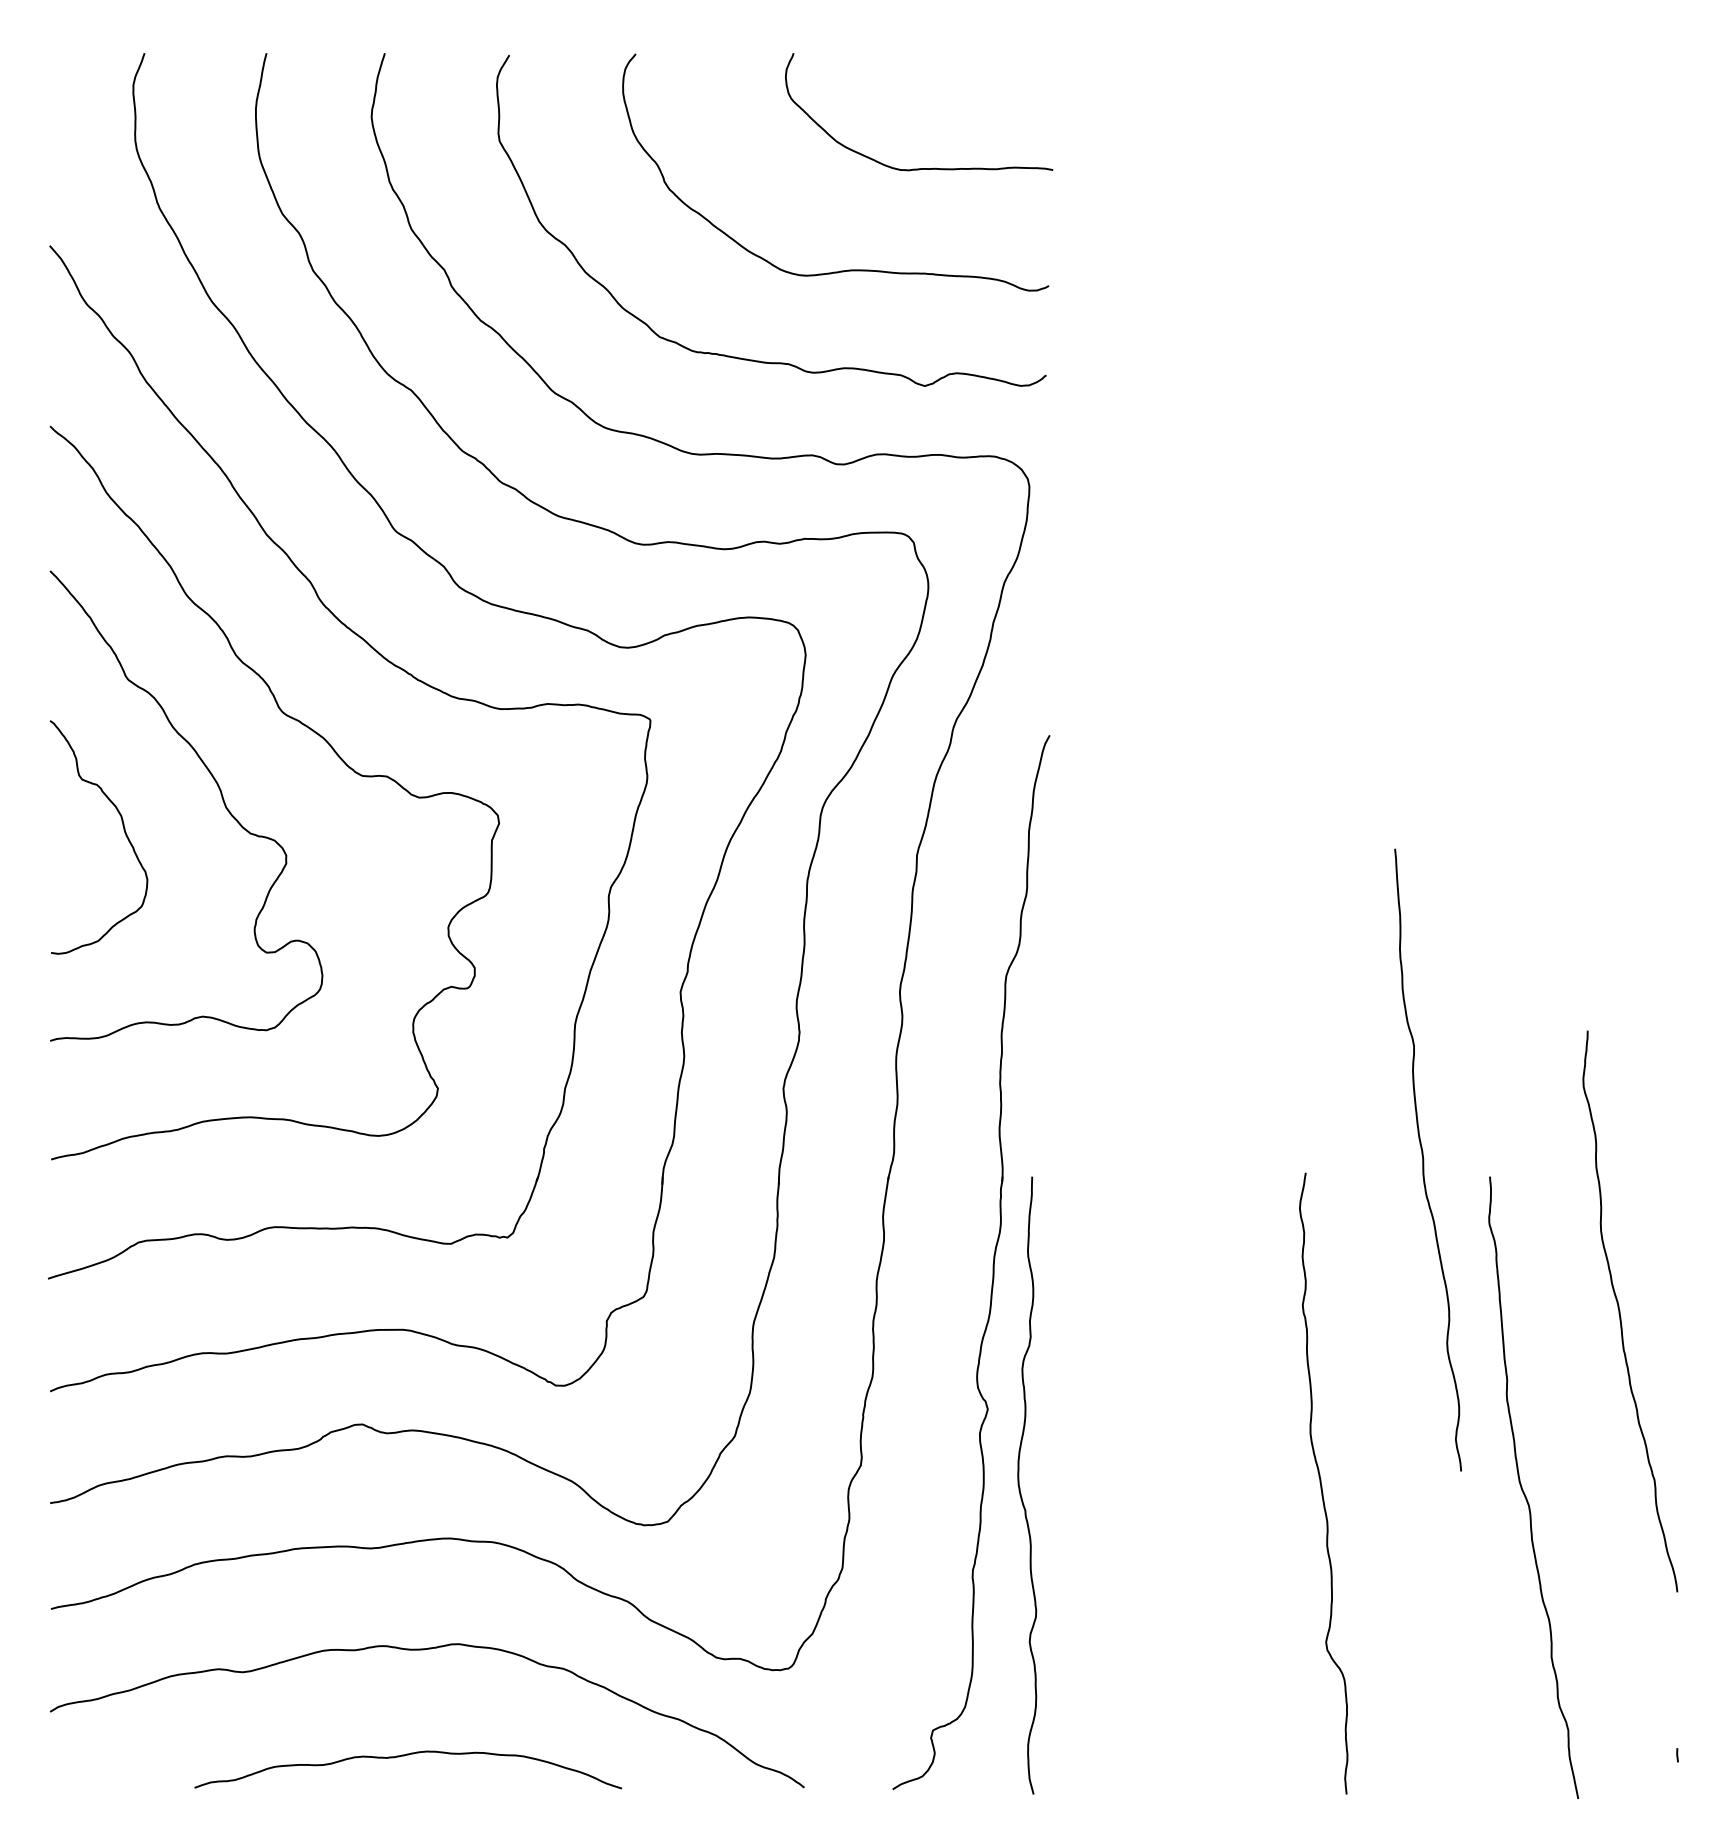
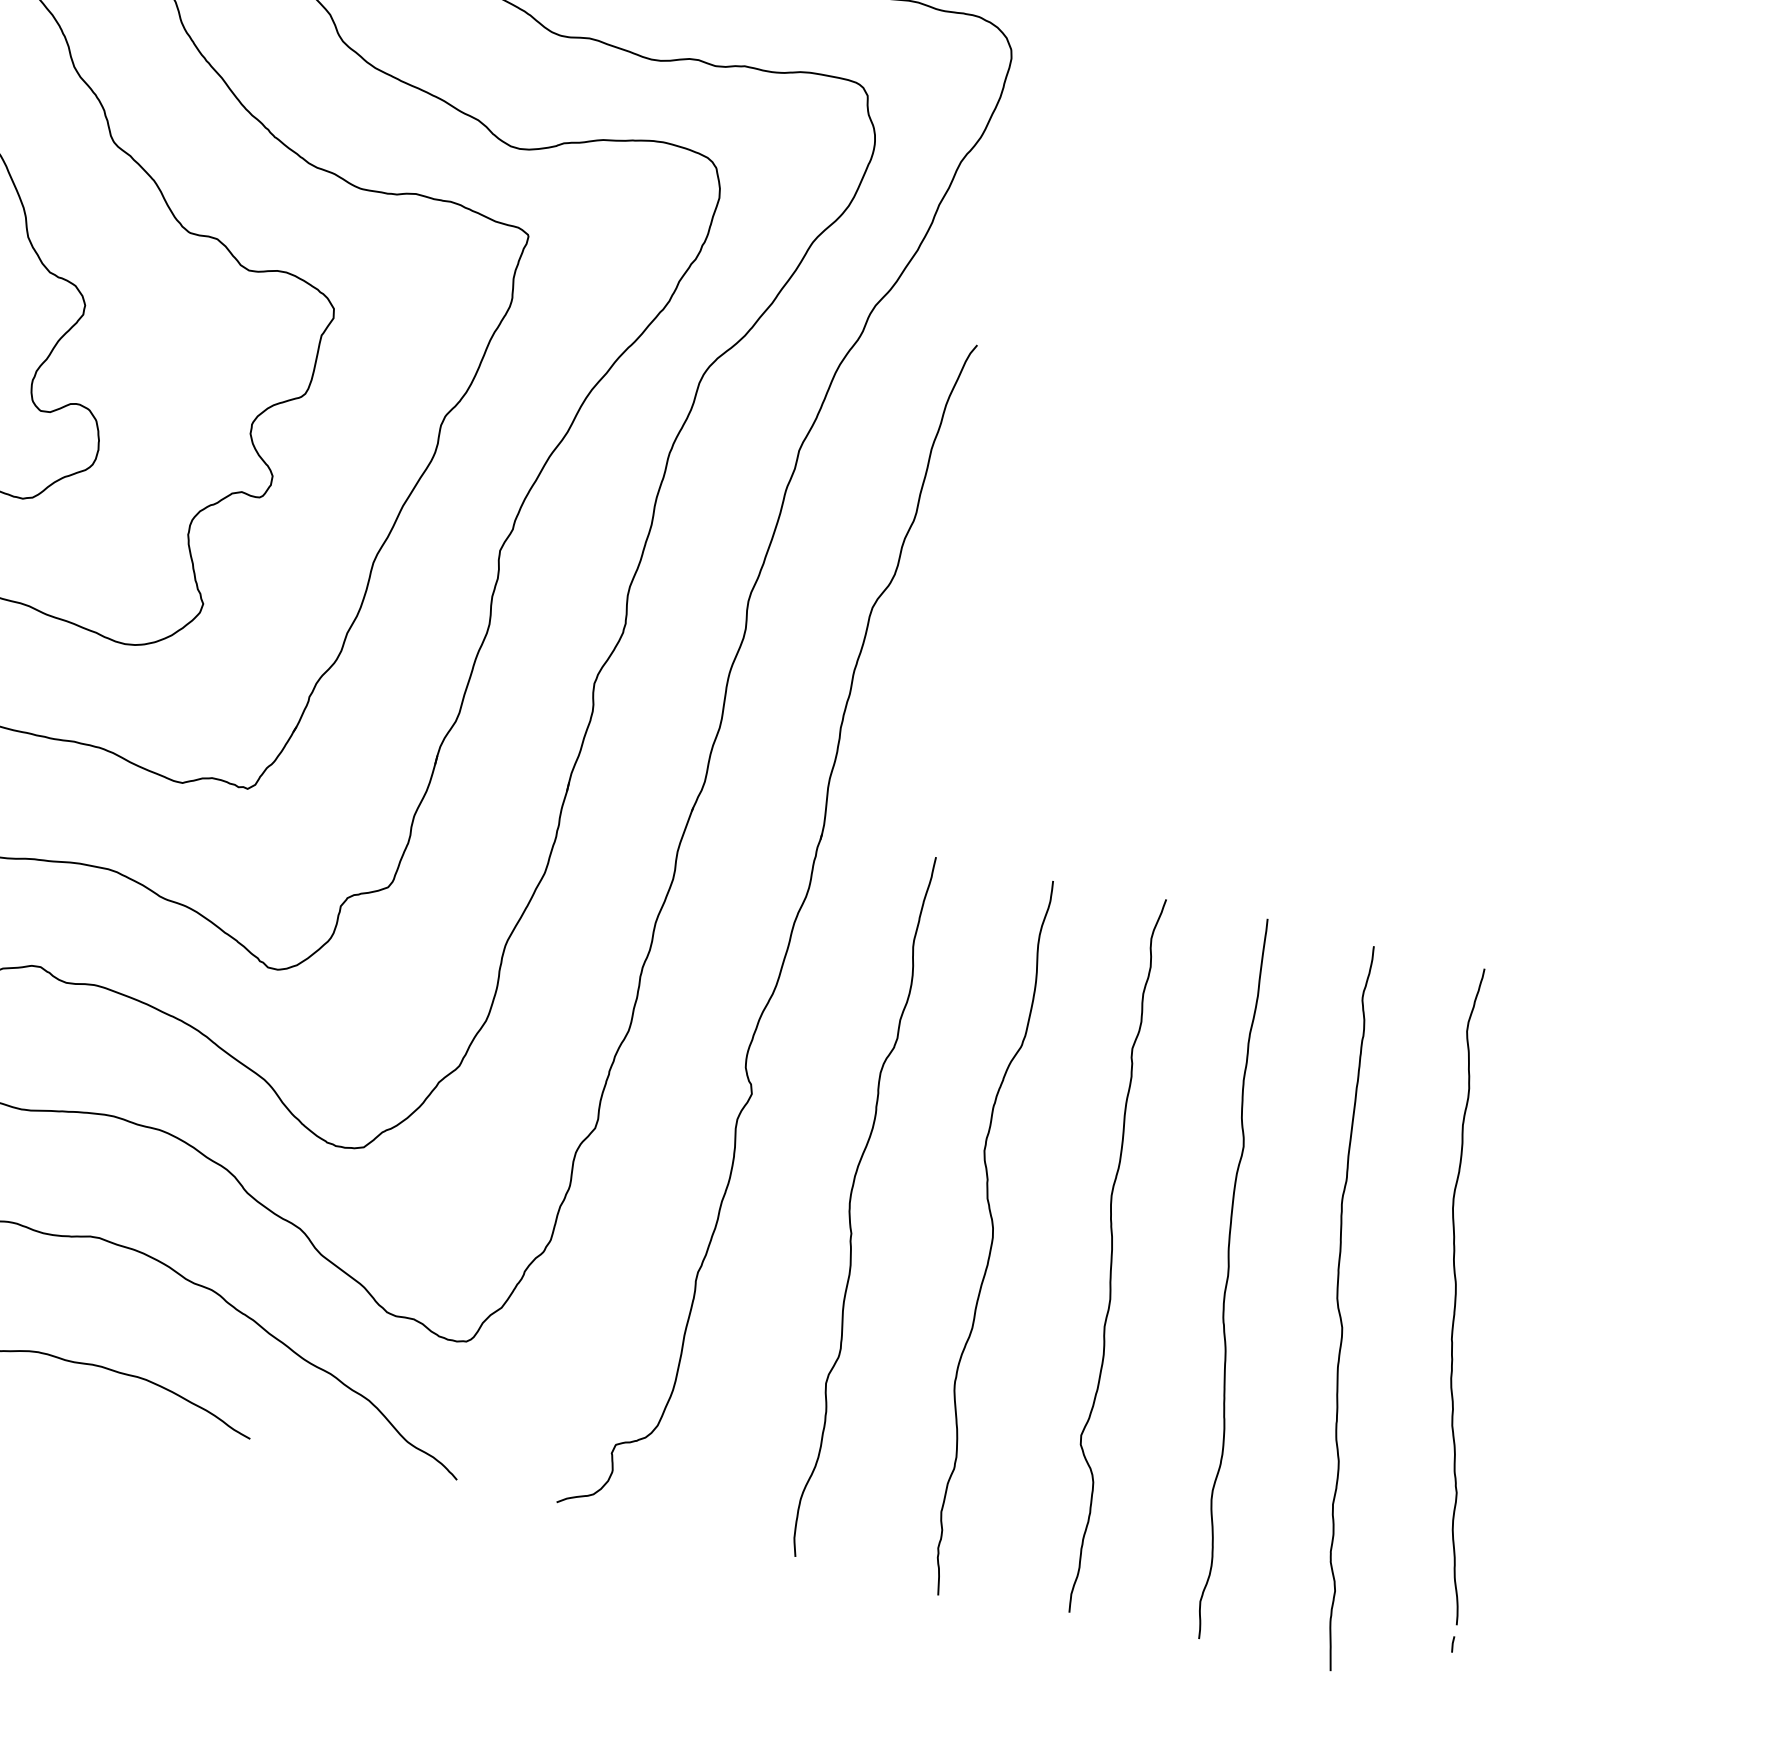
curve: (1424, 1159) -> (1229, 1277), moved
curve: (1620, 1311) -> (1457, 1294), moved
curve: (1020, 1487) -> (851, 1206), moved
curve: (1215, 1488) -> (991, 1236), added

